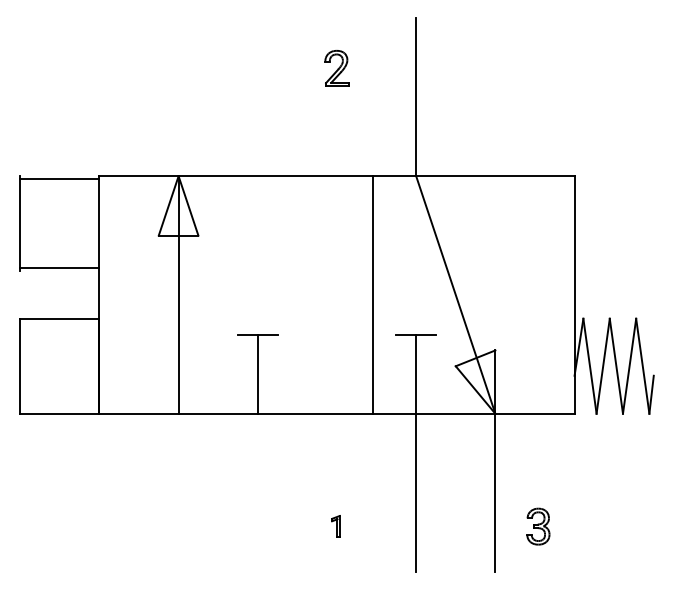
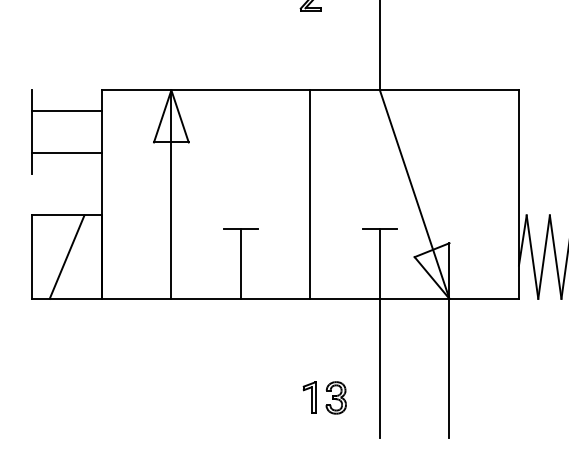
line: (59, 178) -> (66, 110), moved
line: (59, 268) -> (66, 152), moved
line: (372, 294) -> (309, 194), moved
line: (59, 365) -> (66, 256), added
part: (335, 526) -> (309, 397), size x1.67
part: (538, 526) -> (336, 397), moved

